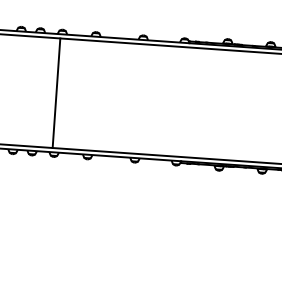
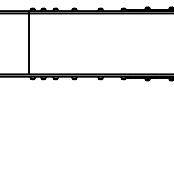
line: (56, 92) -> (28, 43), moved

